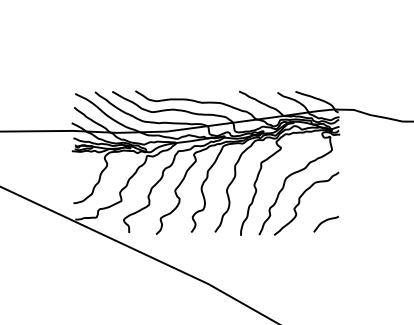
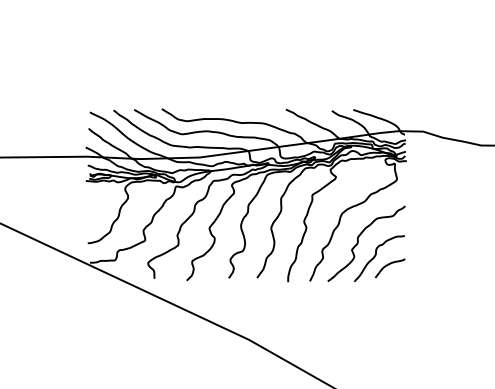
curve: (314, 214) -> (376, 256), added

